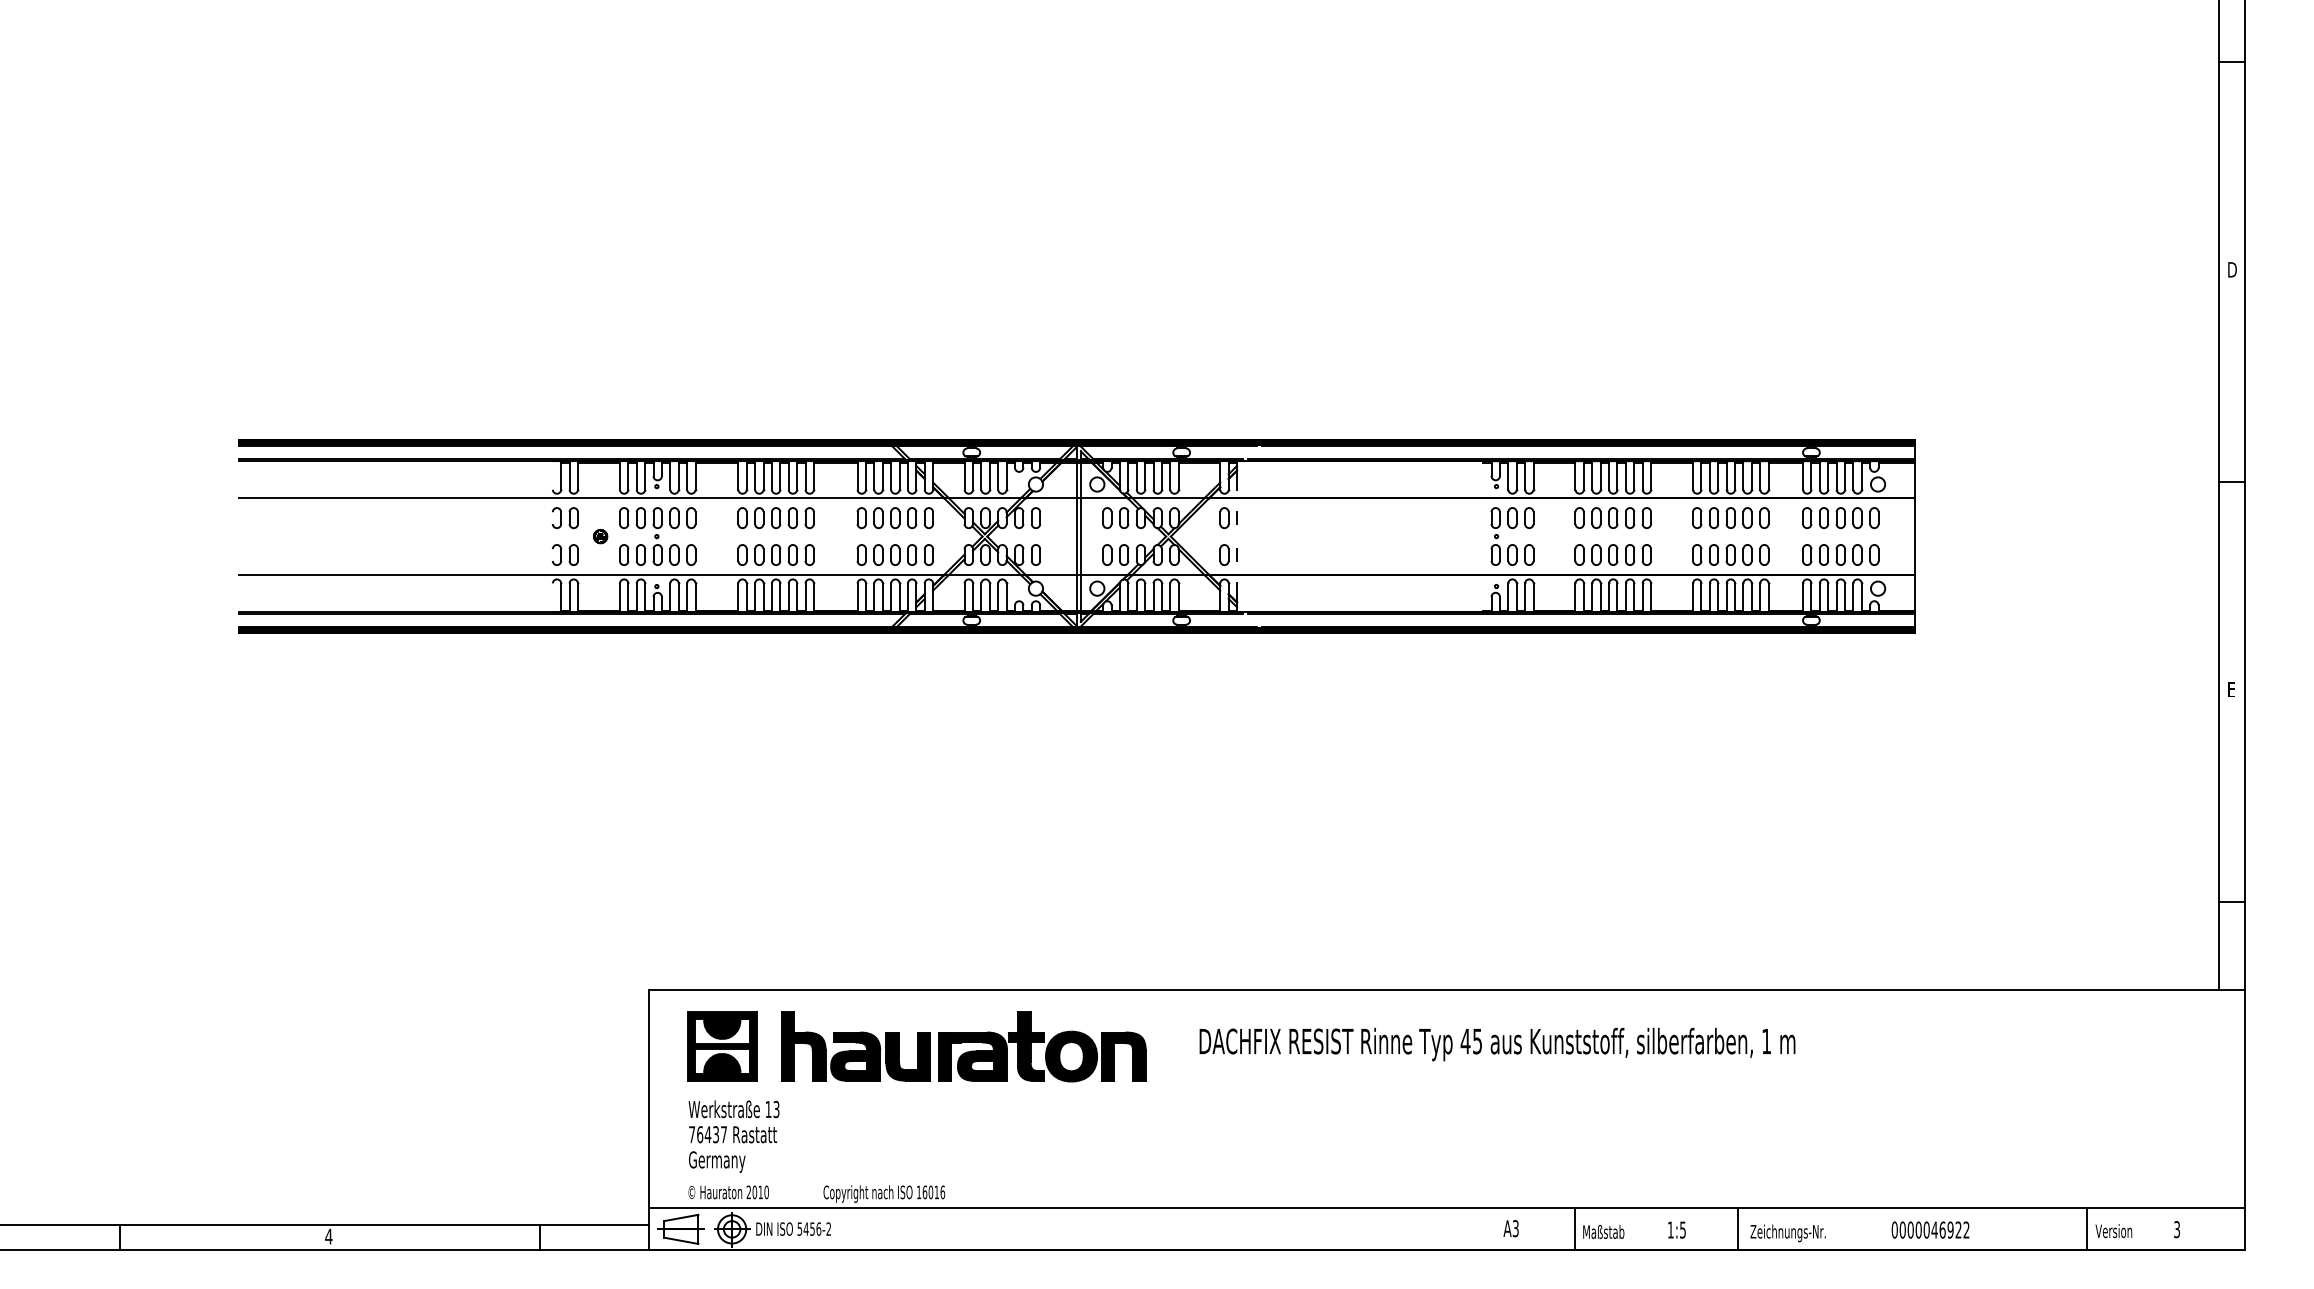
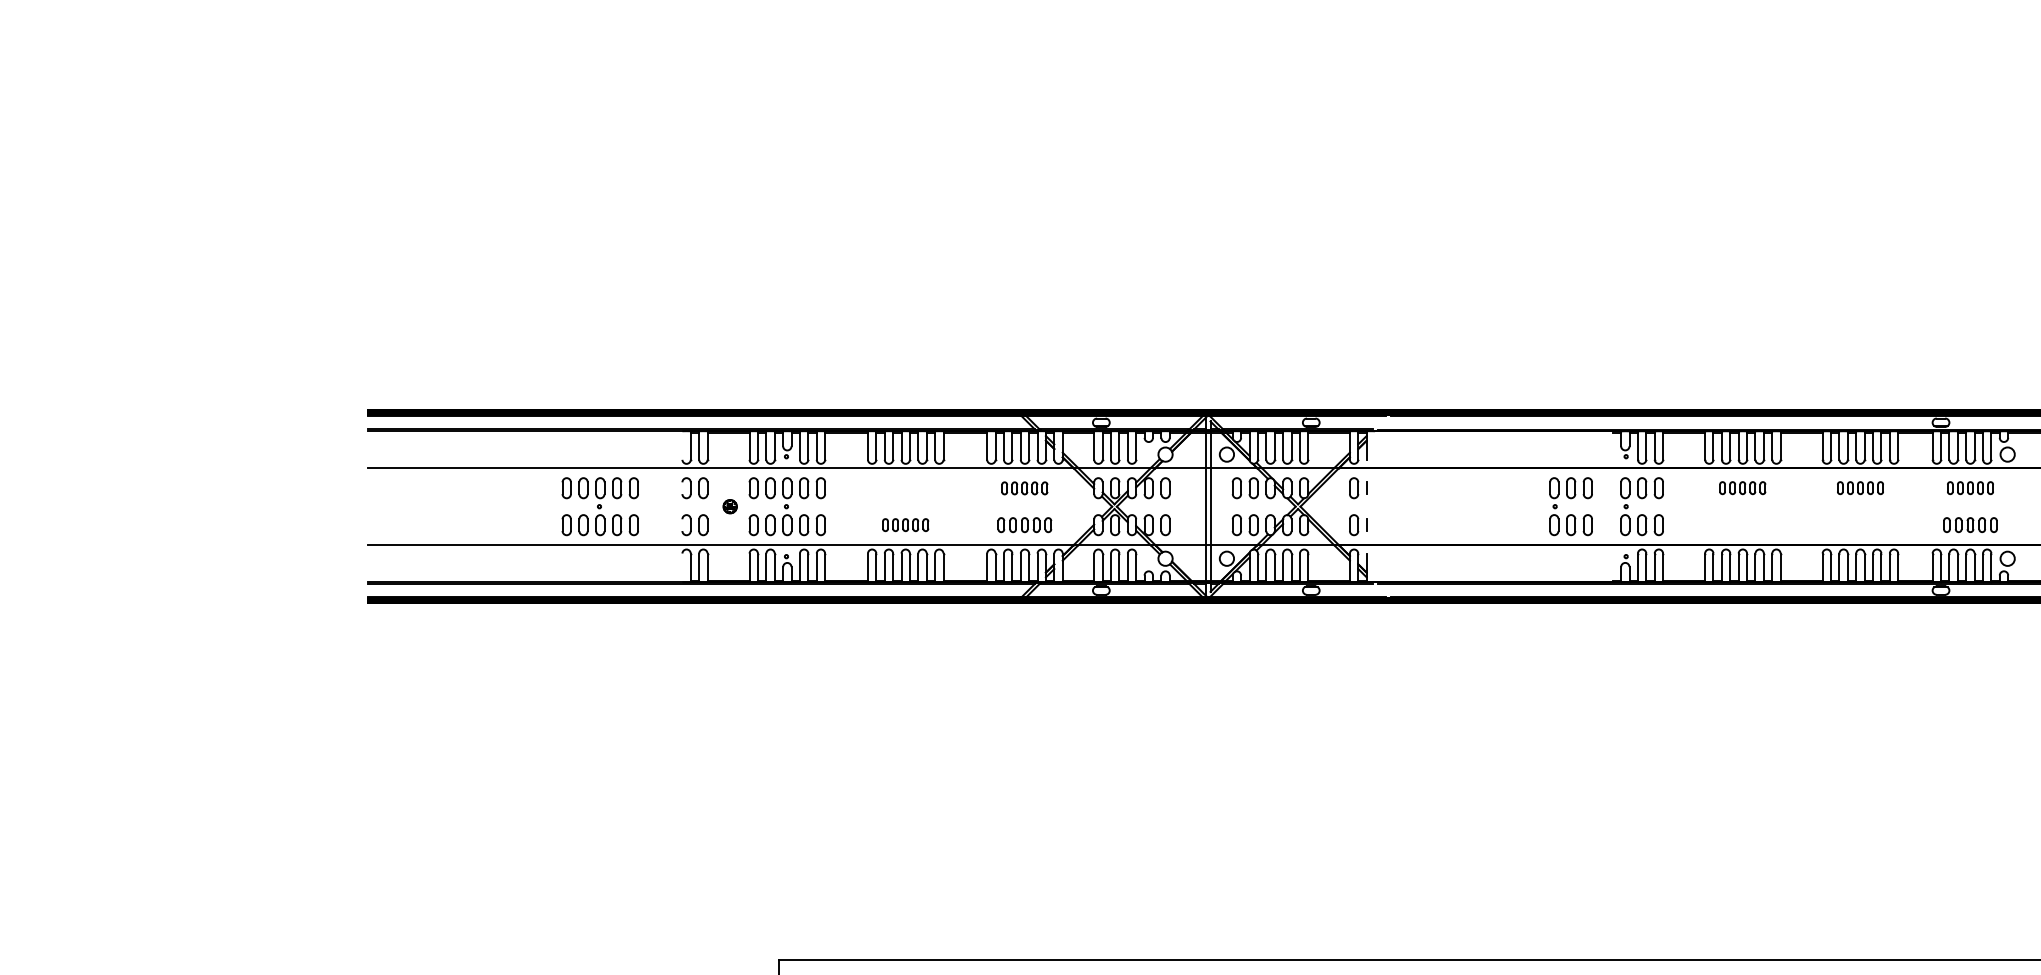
part: (1612, 517) -> (1742, 487), size x0.6
part: (1730, 517) -> (1860, 487), size x0.6
part: (1840, 517) -> (1970, 487), size x0.6
part: (775, 518) -> (905, 488), removed
part: (894, 518) -> (1024, 488), size x0.6
part: (1441, 528) -> (1571, 498), added
part: (470, 536) -> (600, 506), added
part: (775, 554) -> (905, 524), size x0.6
part: (894, 554) -> (1024, 524), size x0.7
part: (1612, 554) -> (1742, 524), removed
part: (1730, 554) -> (1860, 524), removed
part: (1840, 554) -> (1970, 524), size x0.7

